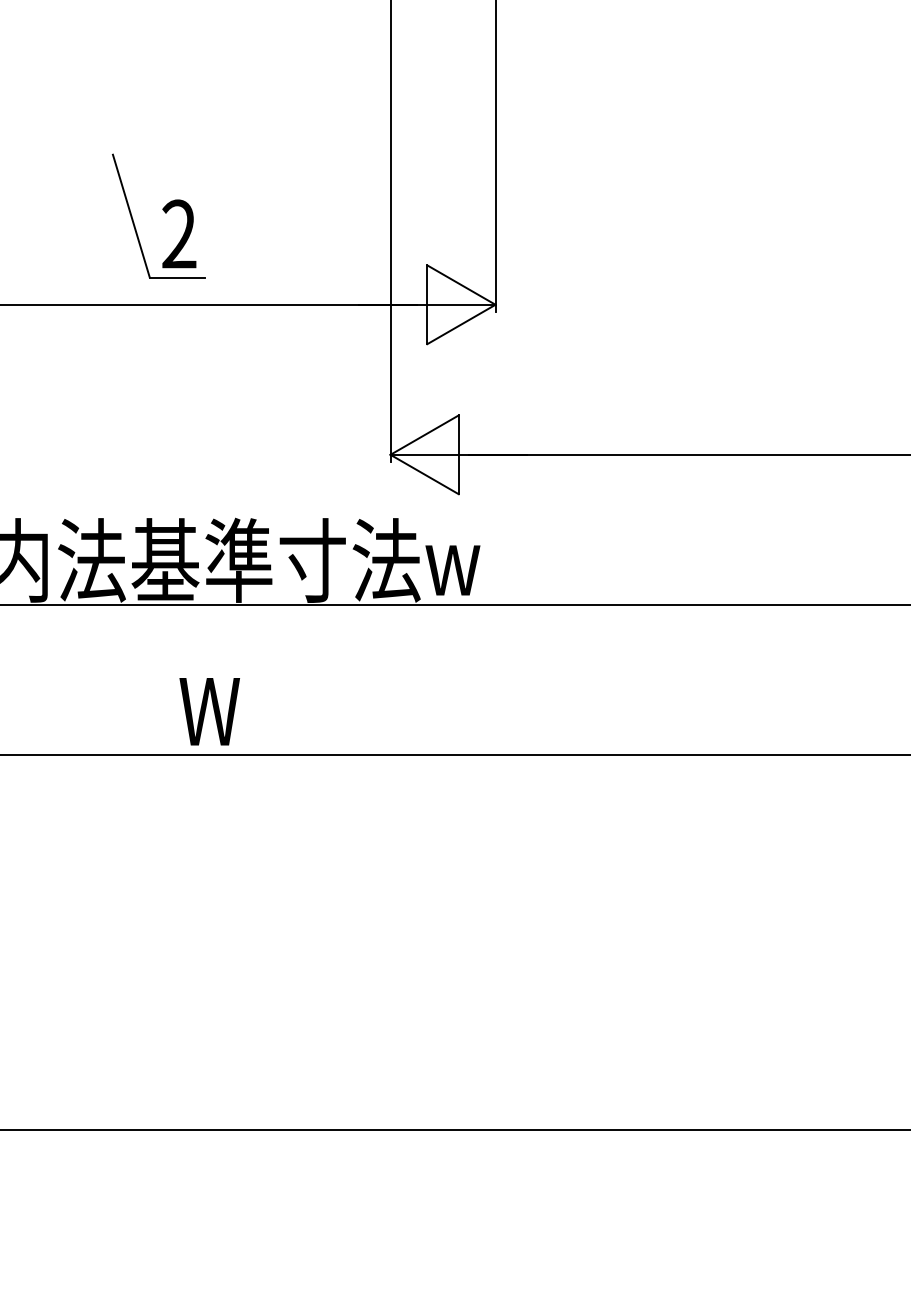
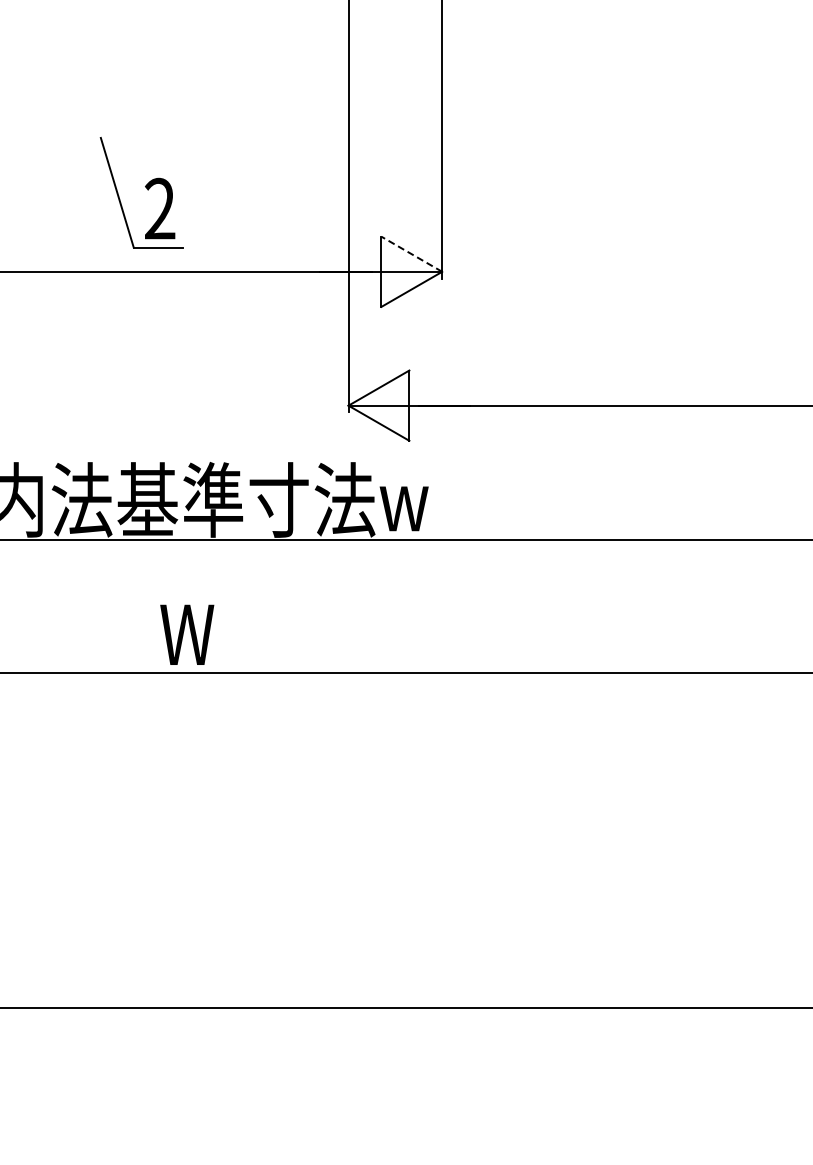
line: (461, 285) -> (411, 254), solid -> dashed

